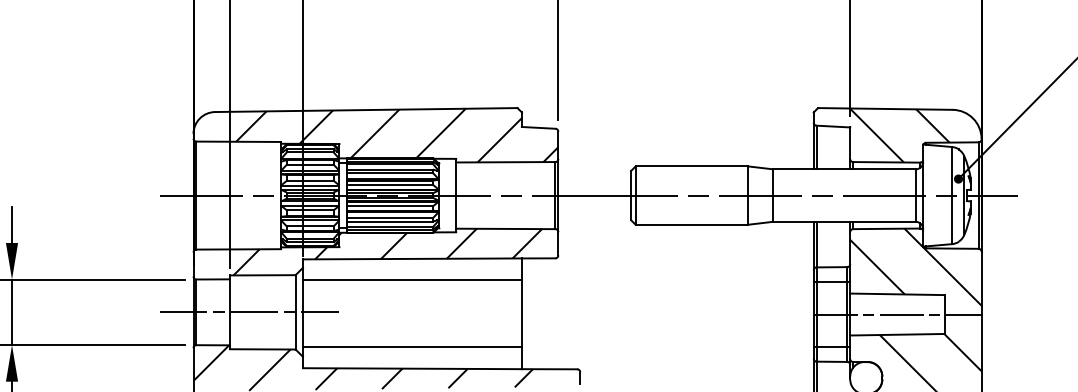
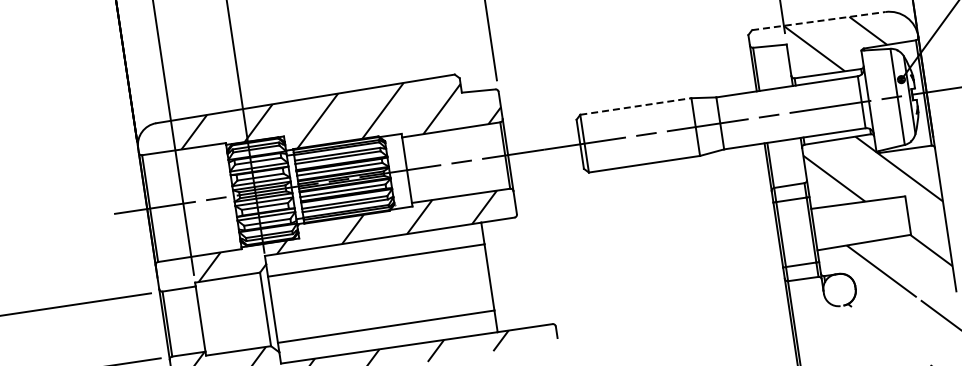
line: (885, 108) -> (818, 20), solid -> dashed
line: (692, 166) -> (636, 106), solid -> dashed
line: (249, 312) -> (219, 316), removed
line: (897, 314) -> (861, 222), removed

